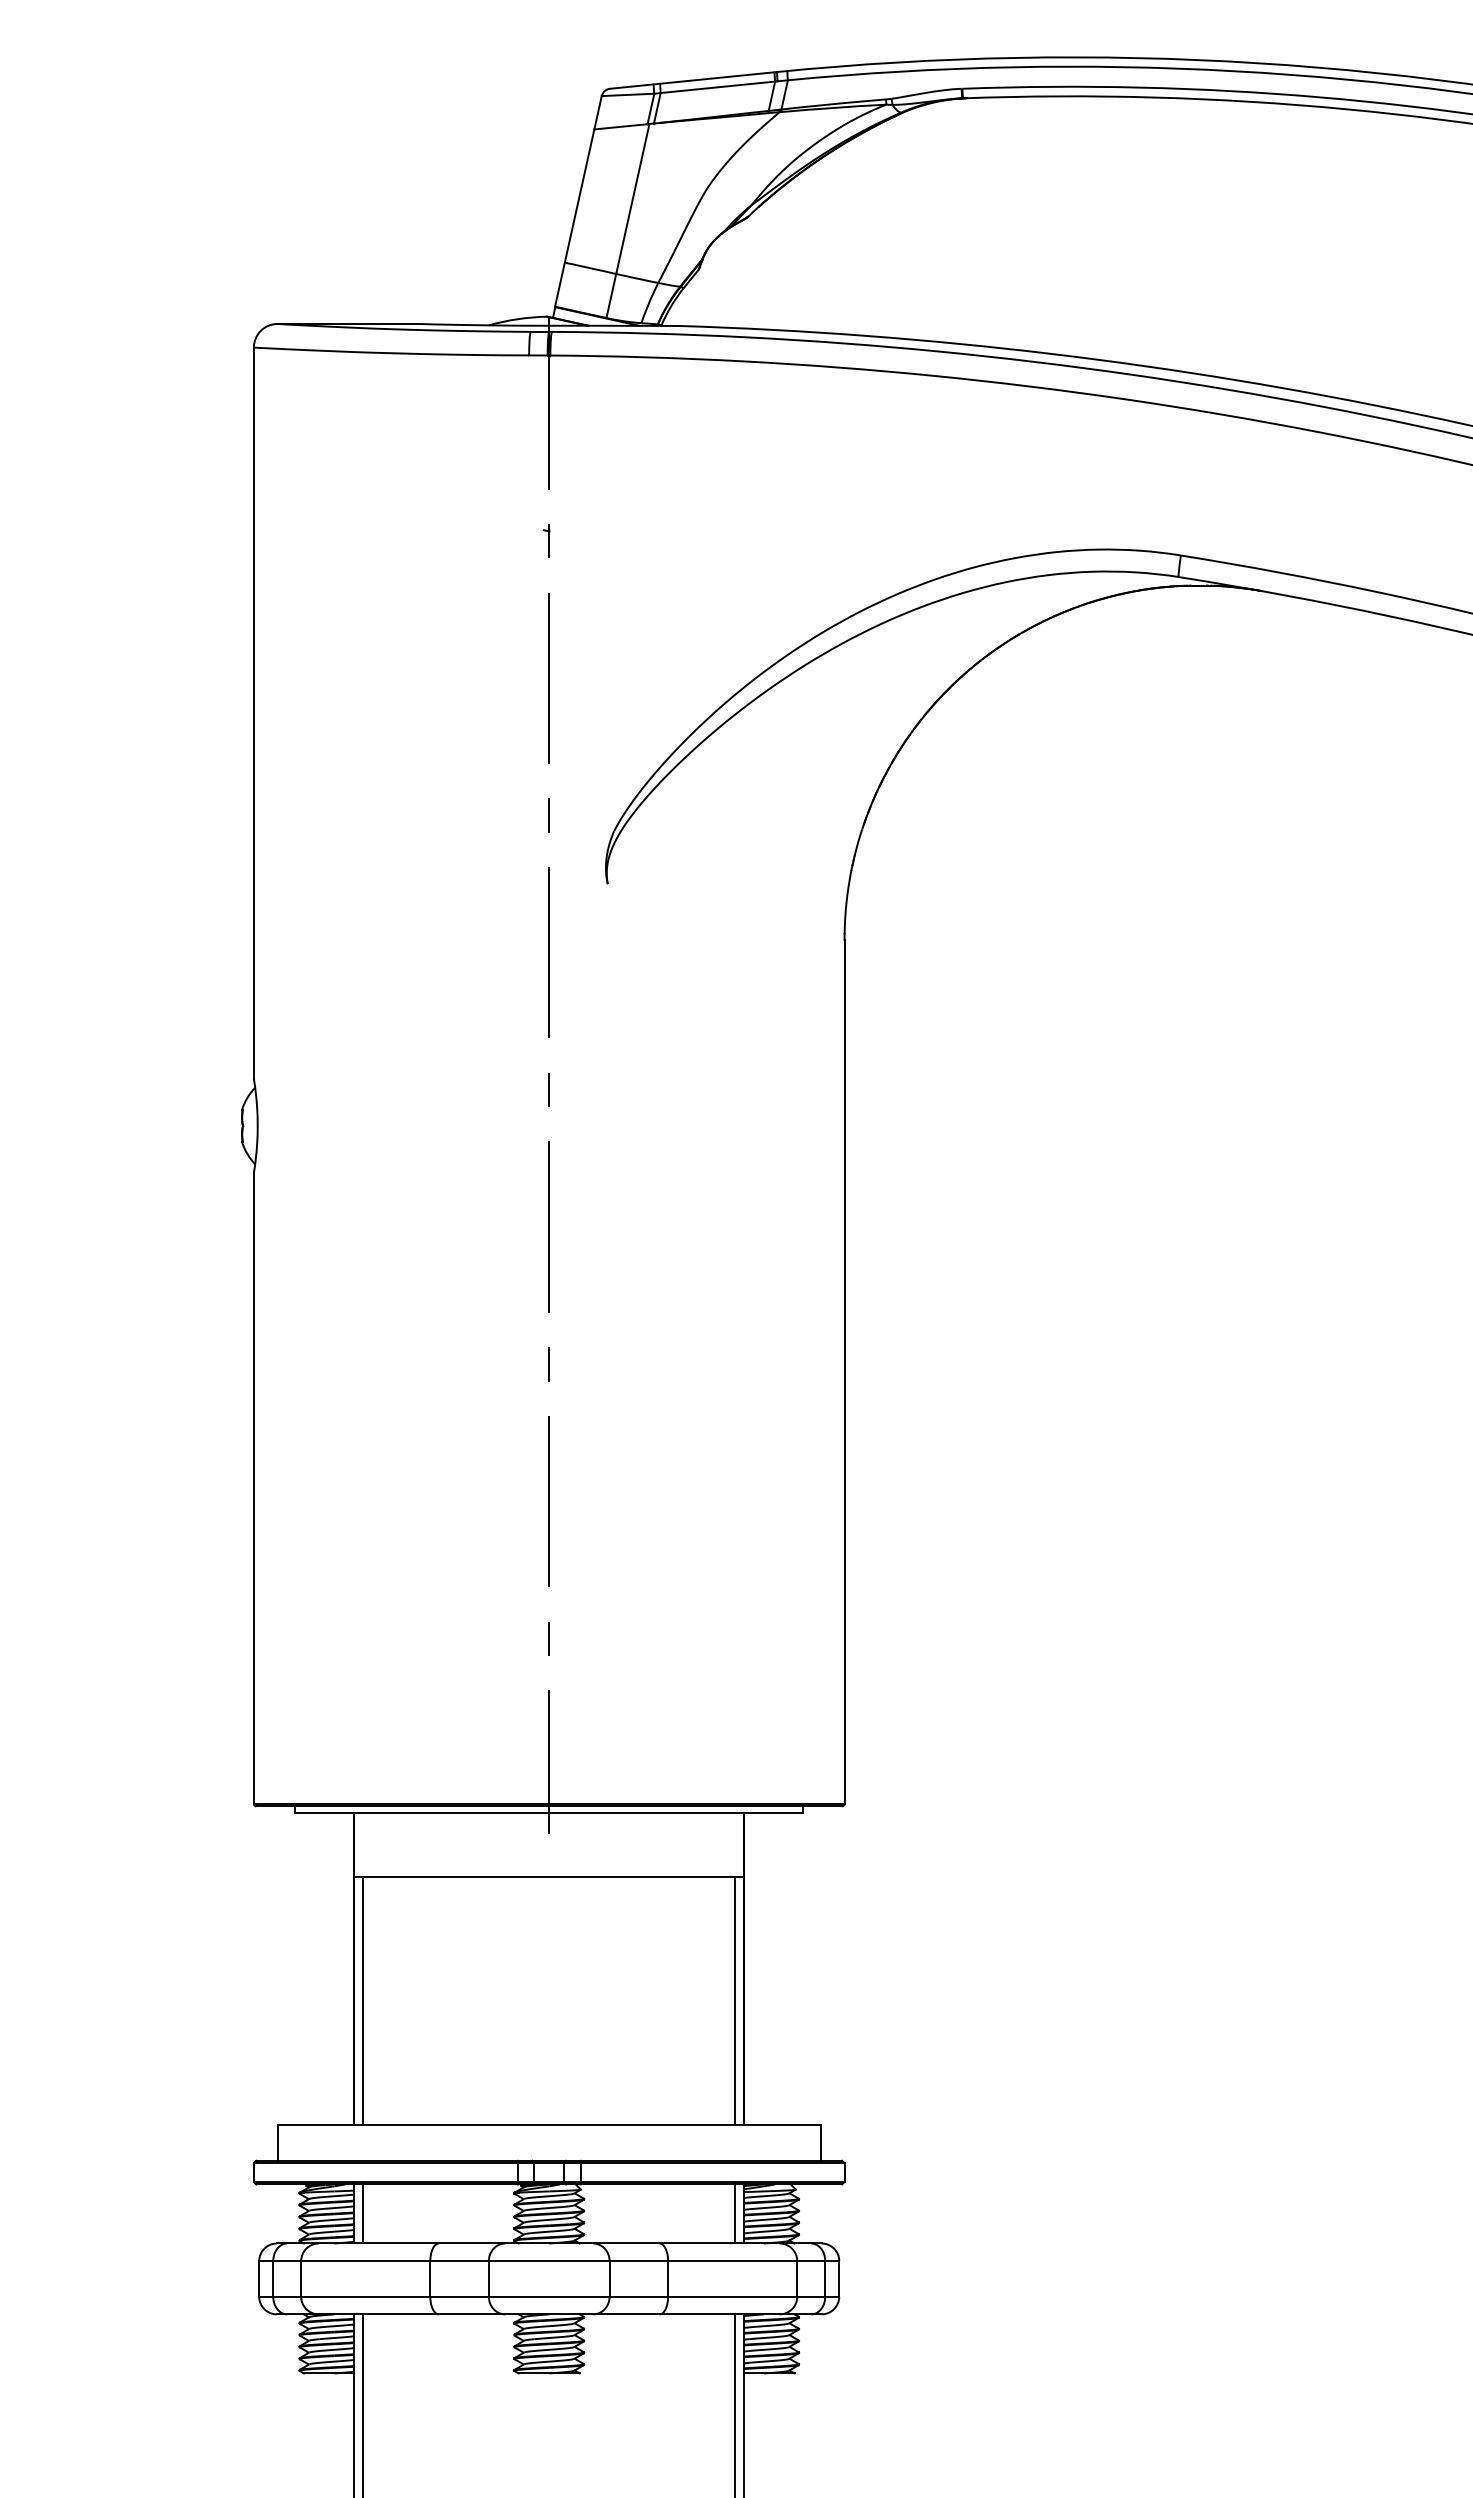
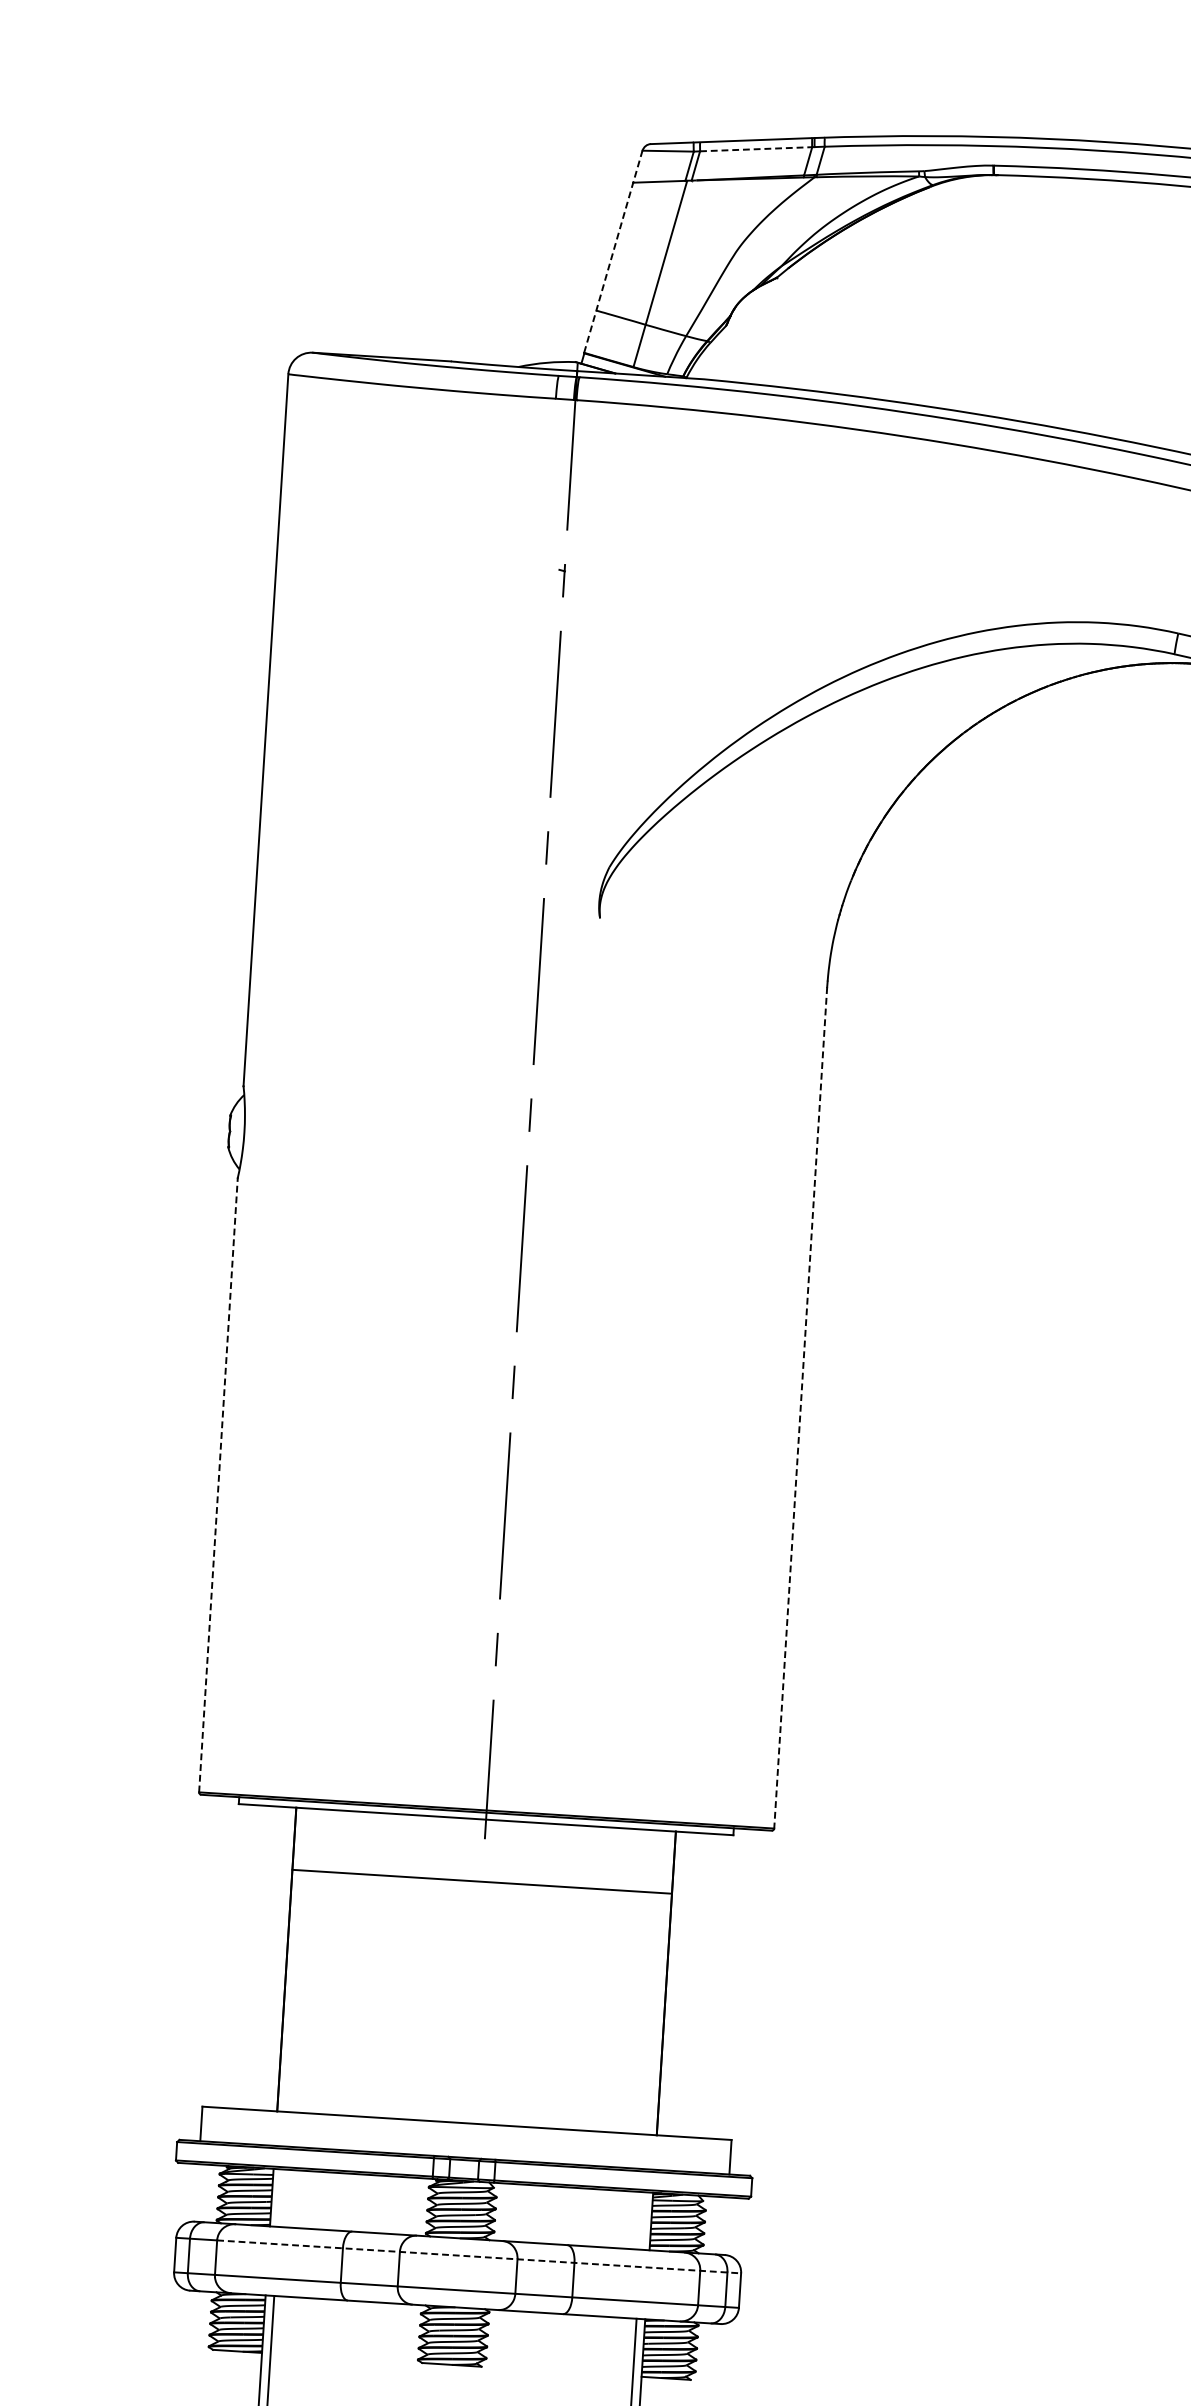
line: (717, 87) -> (755, 149), solid -> dashed
line: (578, 201) -> (613, 251), solid -> dashed
line: (844, 1372) -> (800, 1408), solid -> dashed
line: (253, 1488) -> (218, 1485), solid -> dashed
line: (363, 2001) -> (293, 1991), removed
line: (735, 2001) -> (655, 2014), removed
line: (363, 2213) -> (280, 2197), removed
line: (735, 2213) -> (643, 2220), removed
line: (570, 2261) -> (479, 2257), solid -> dashed

